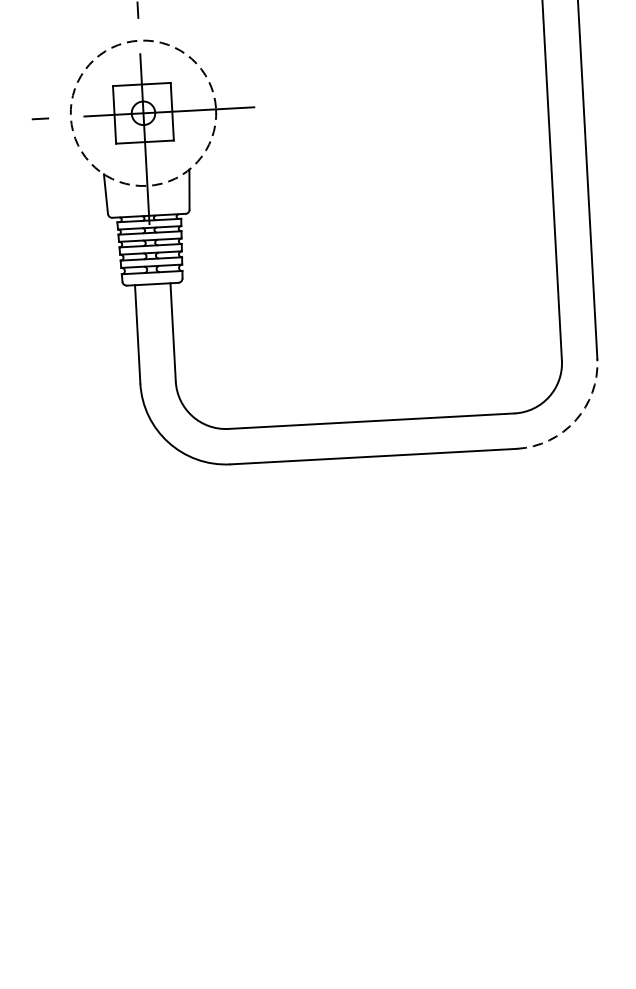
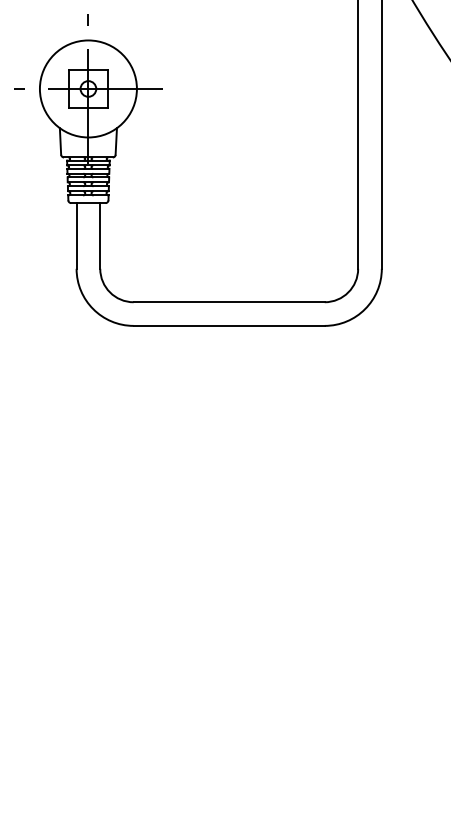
circle: (142, 112) -> (87, 88), dashed -> solid
arc: (576, 421) -> (365, 309), dashed -> solid

